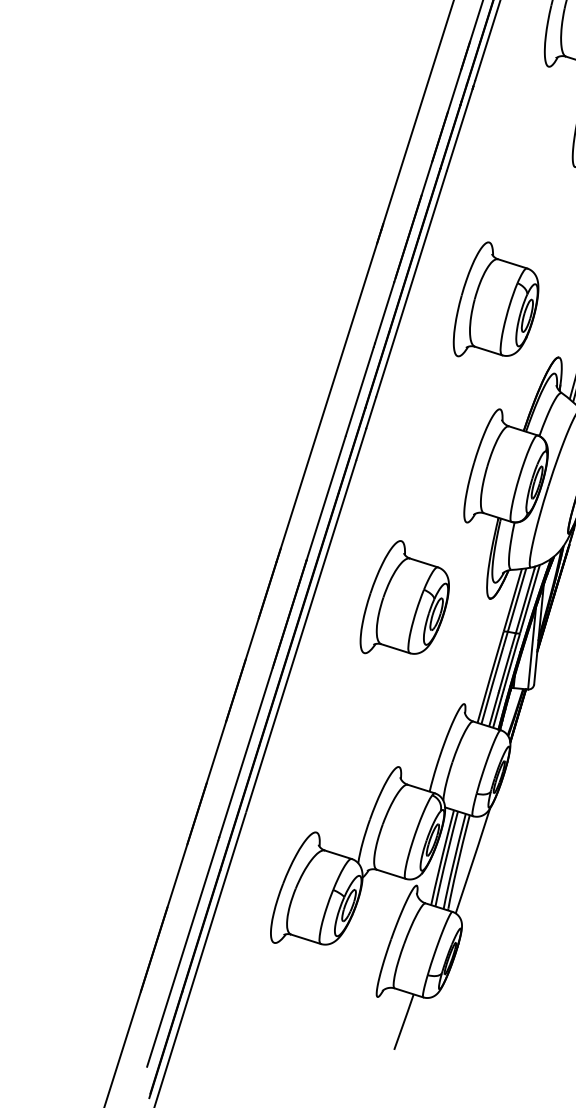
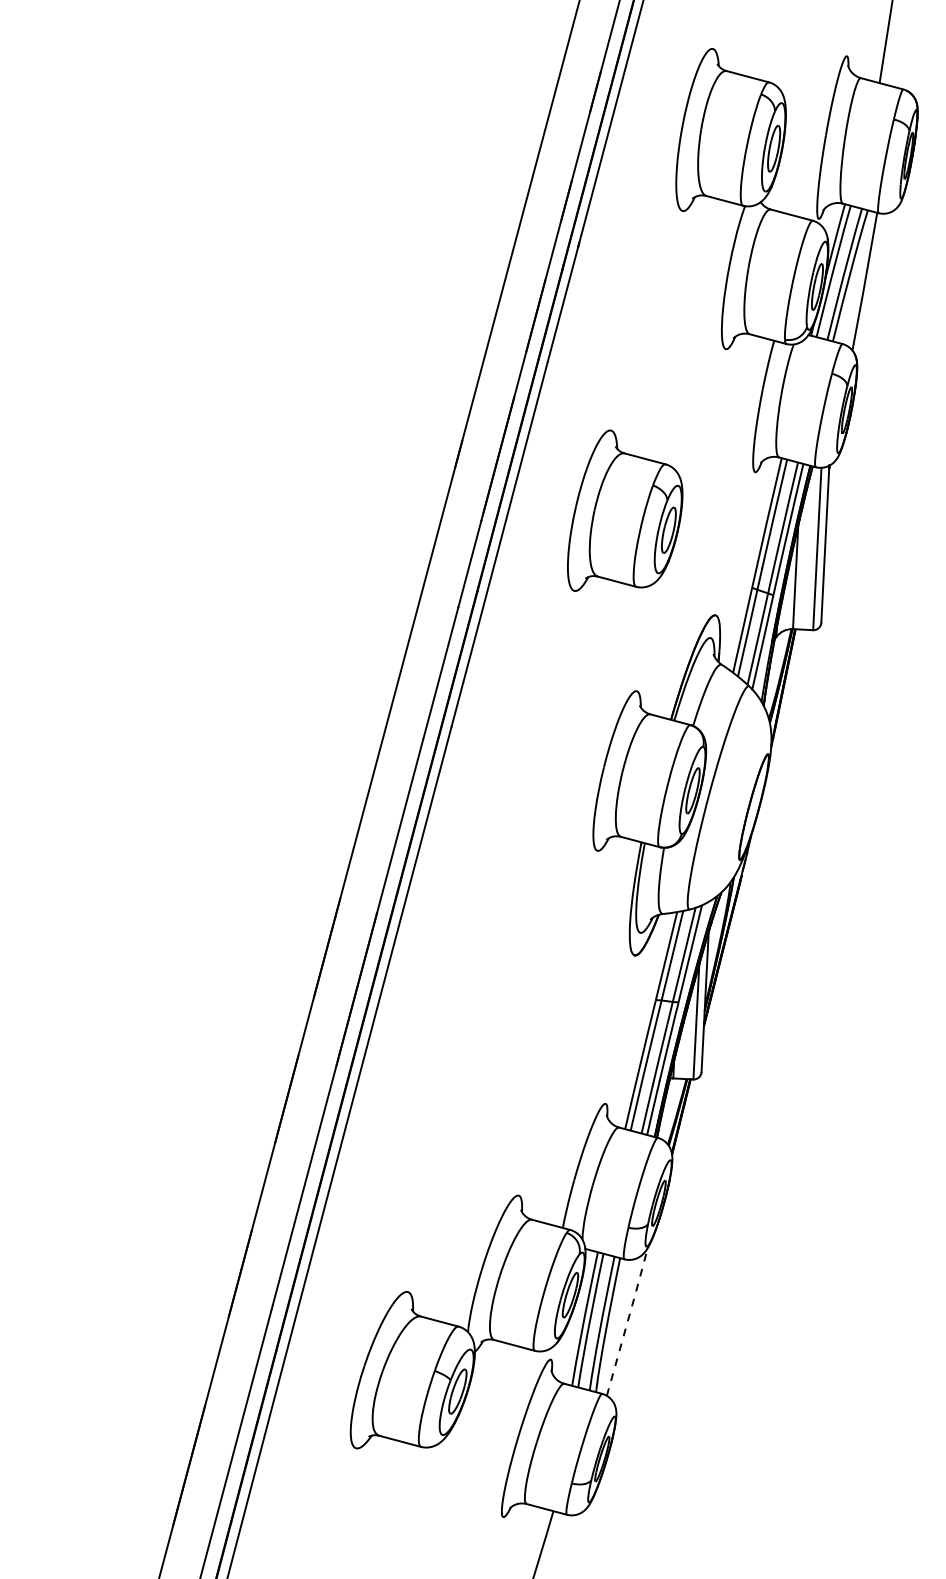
part: (496, 300) -> (625, 510), moved
part: (405, 598) -> (516, 960), removed
line: (472, 860) -> (627, 1320), solid -> dashed

